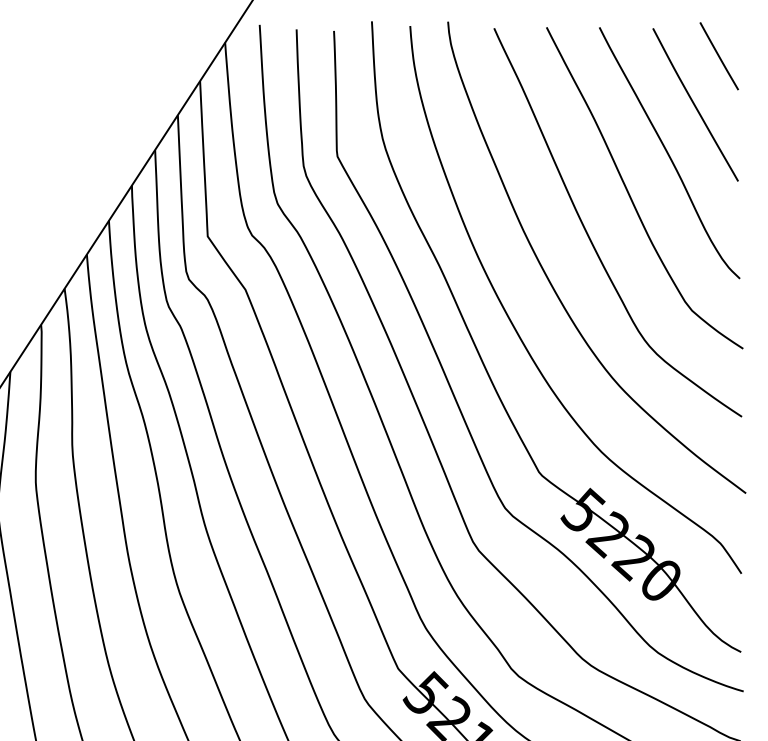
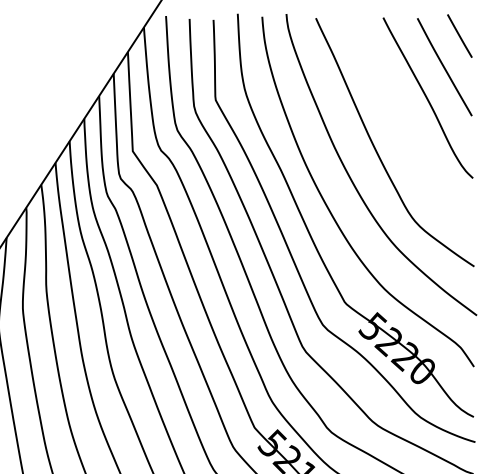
curve: (631, 194) -> (403, 124), removed

